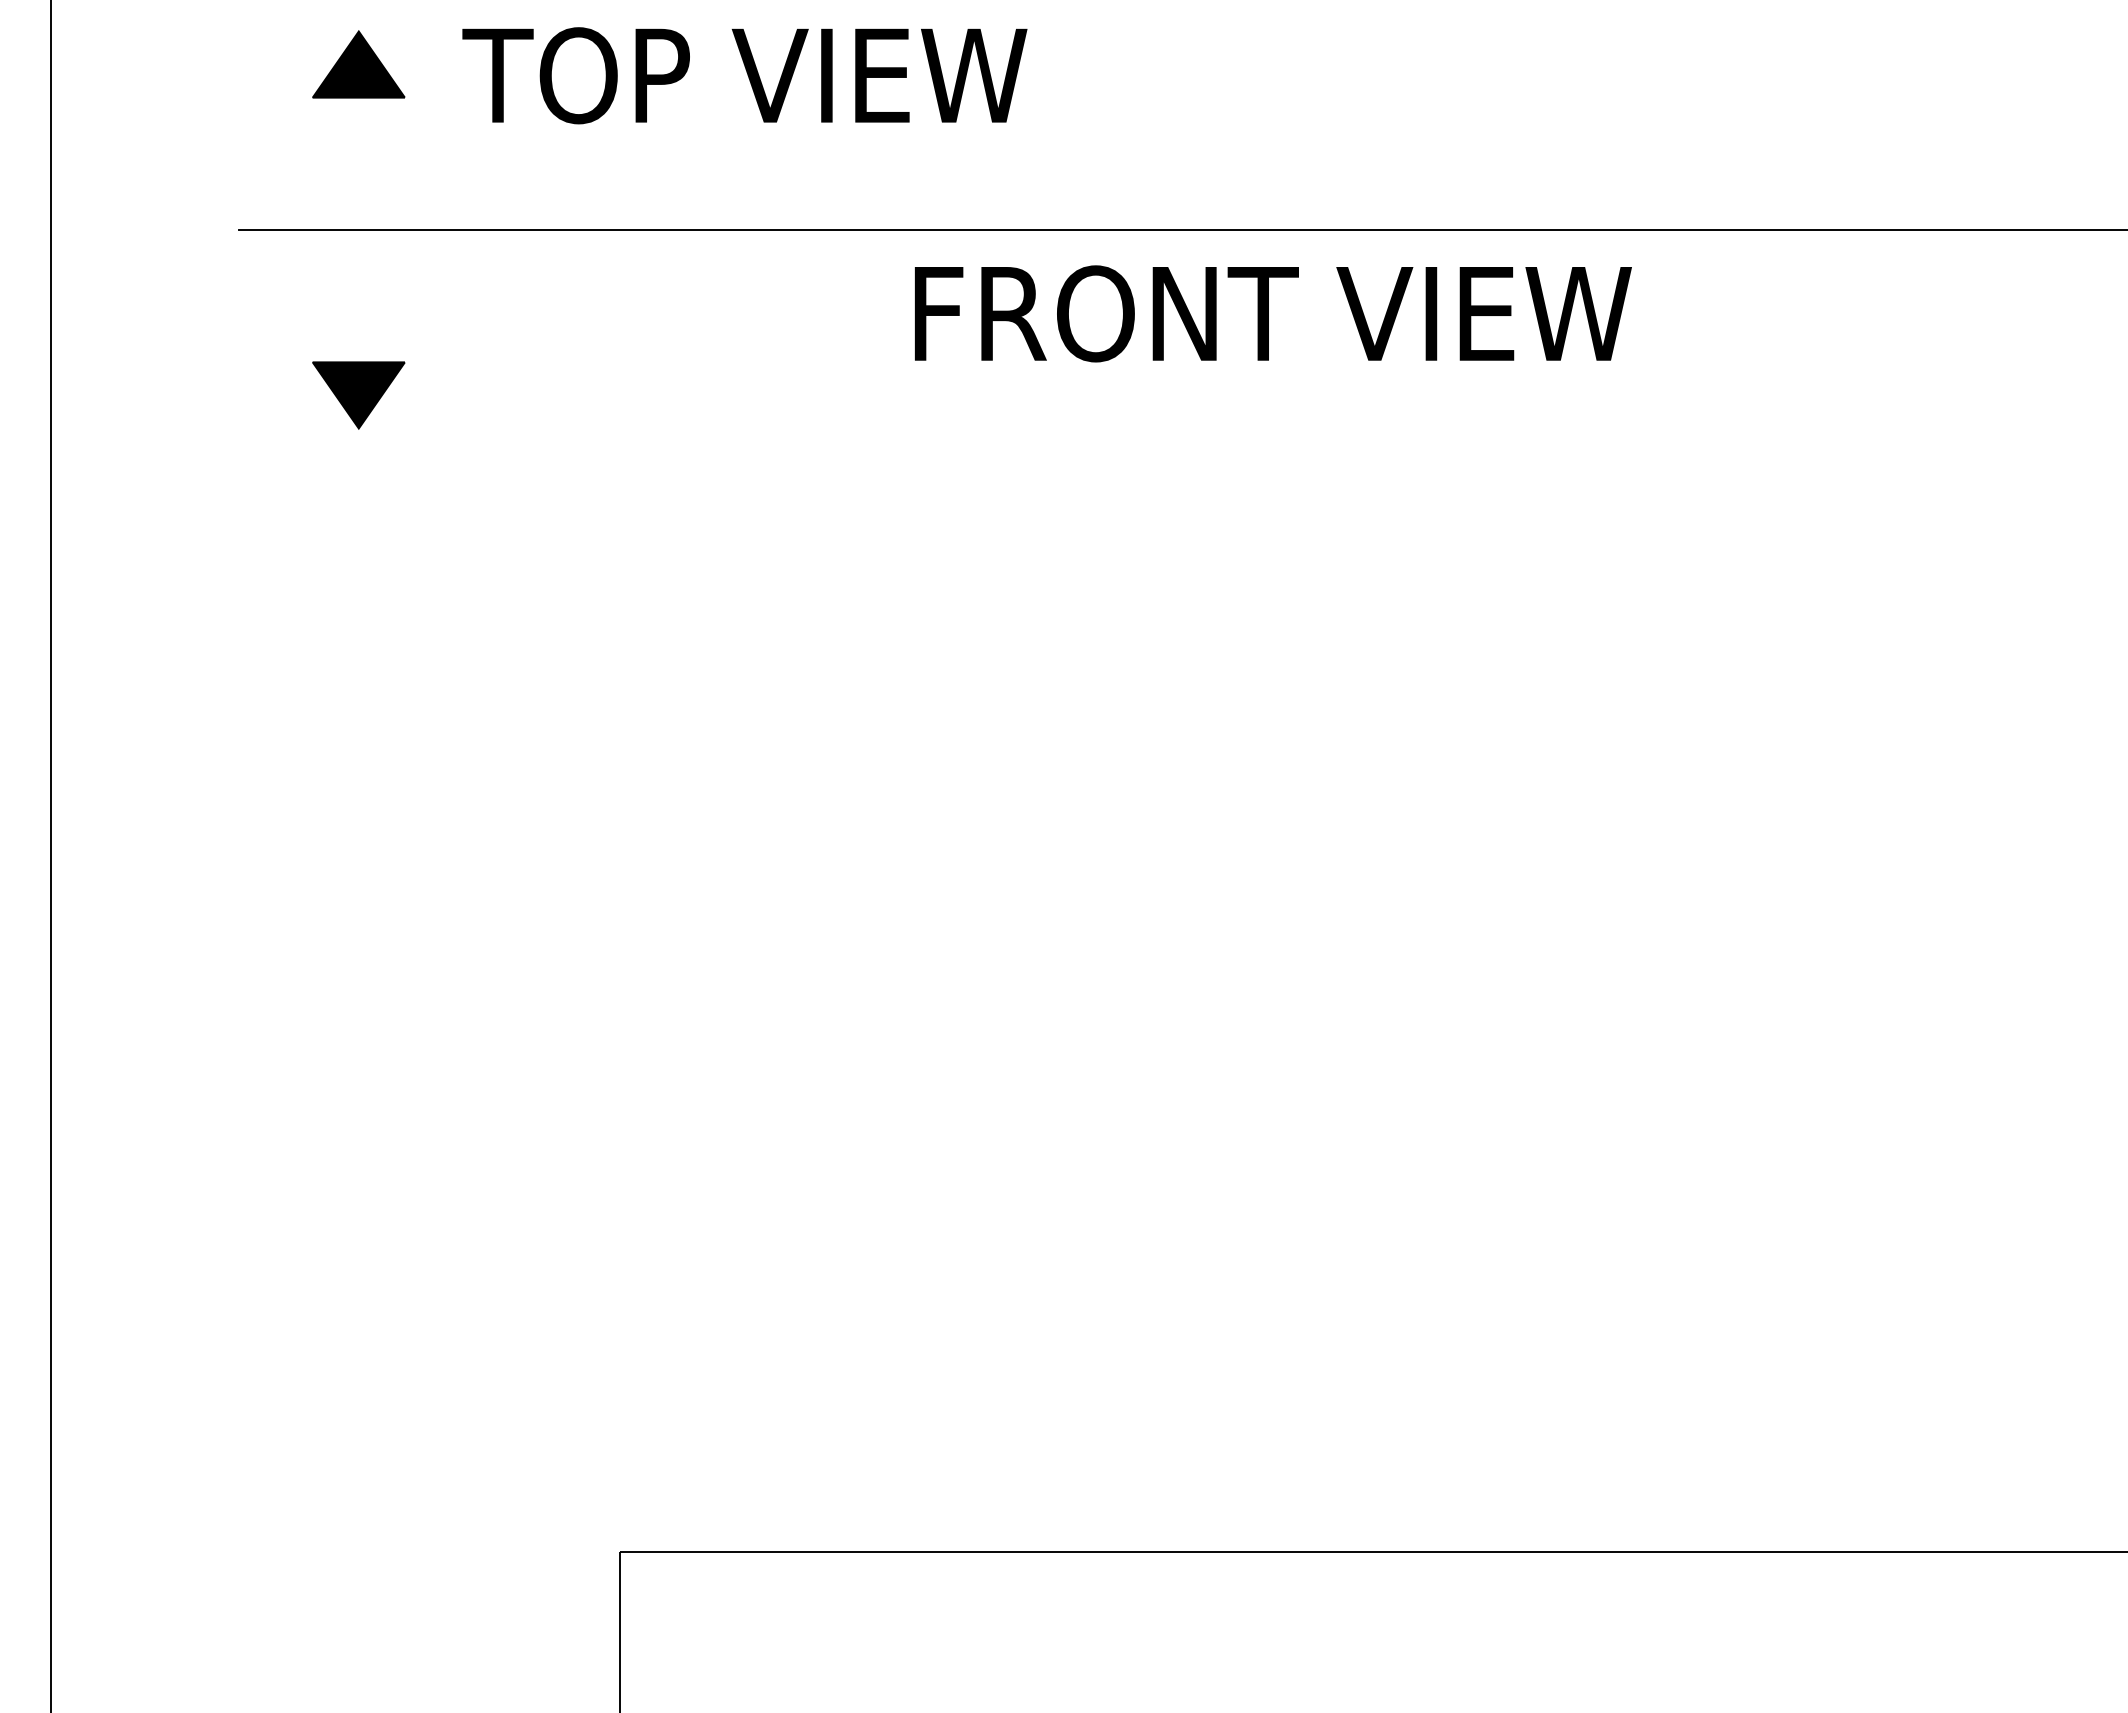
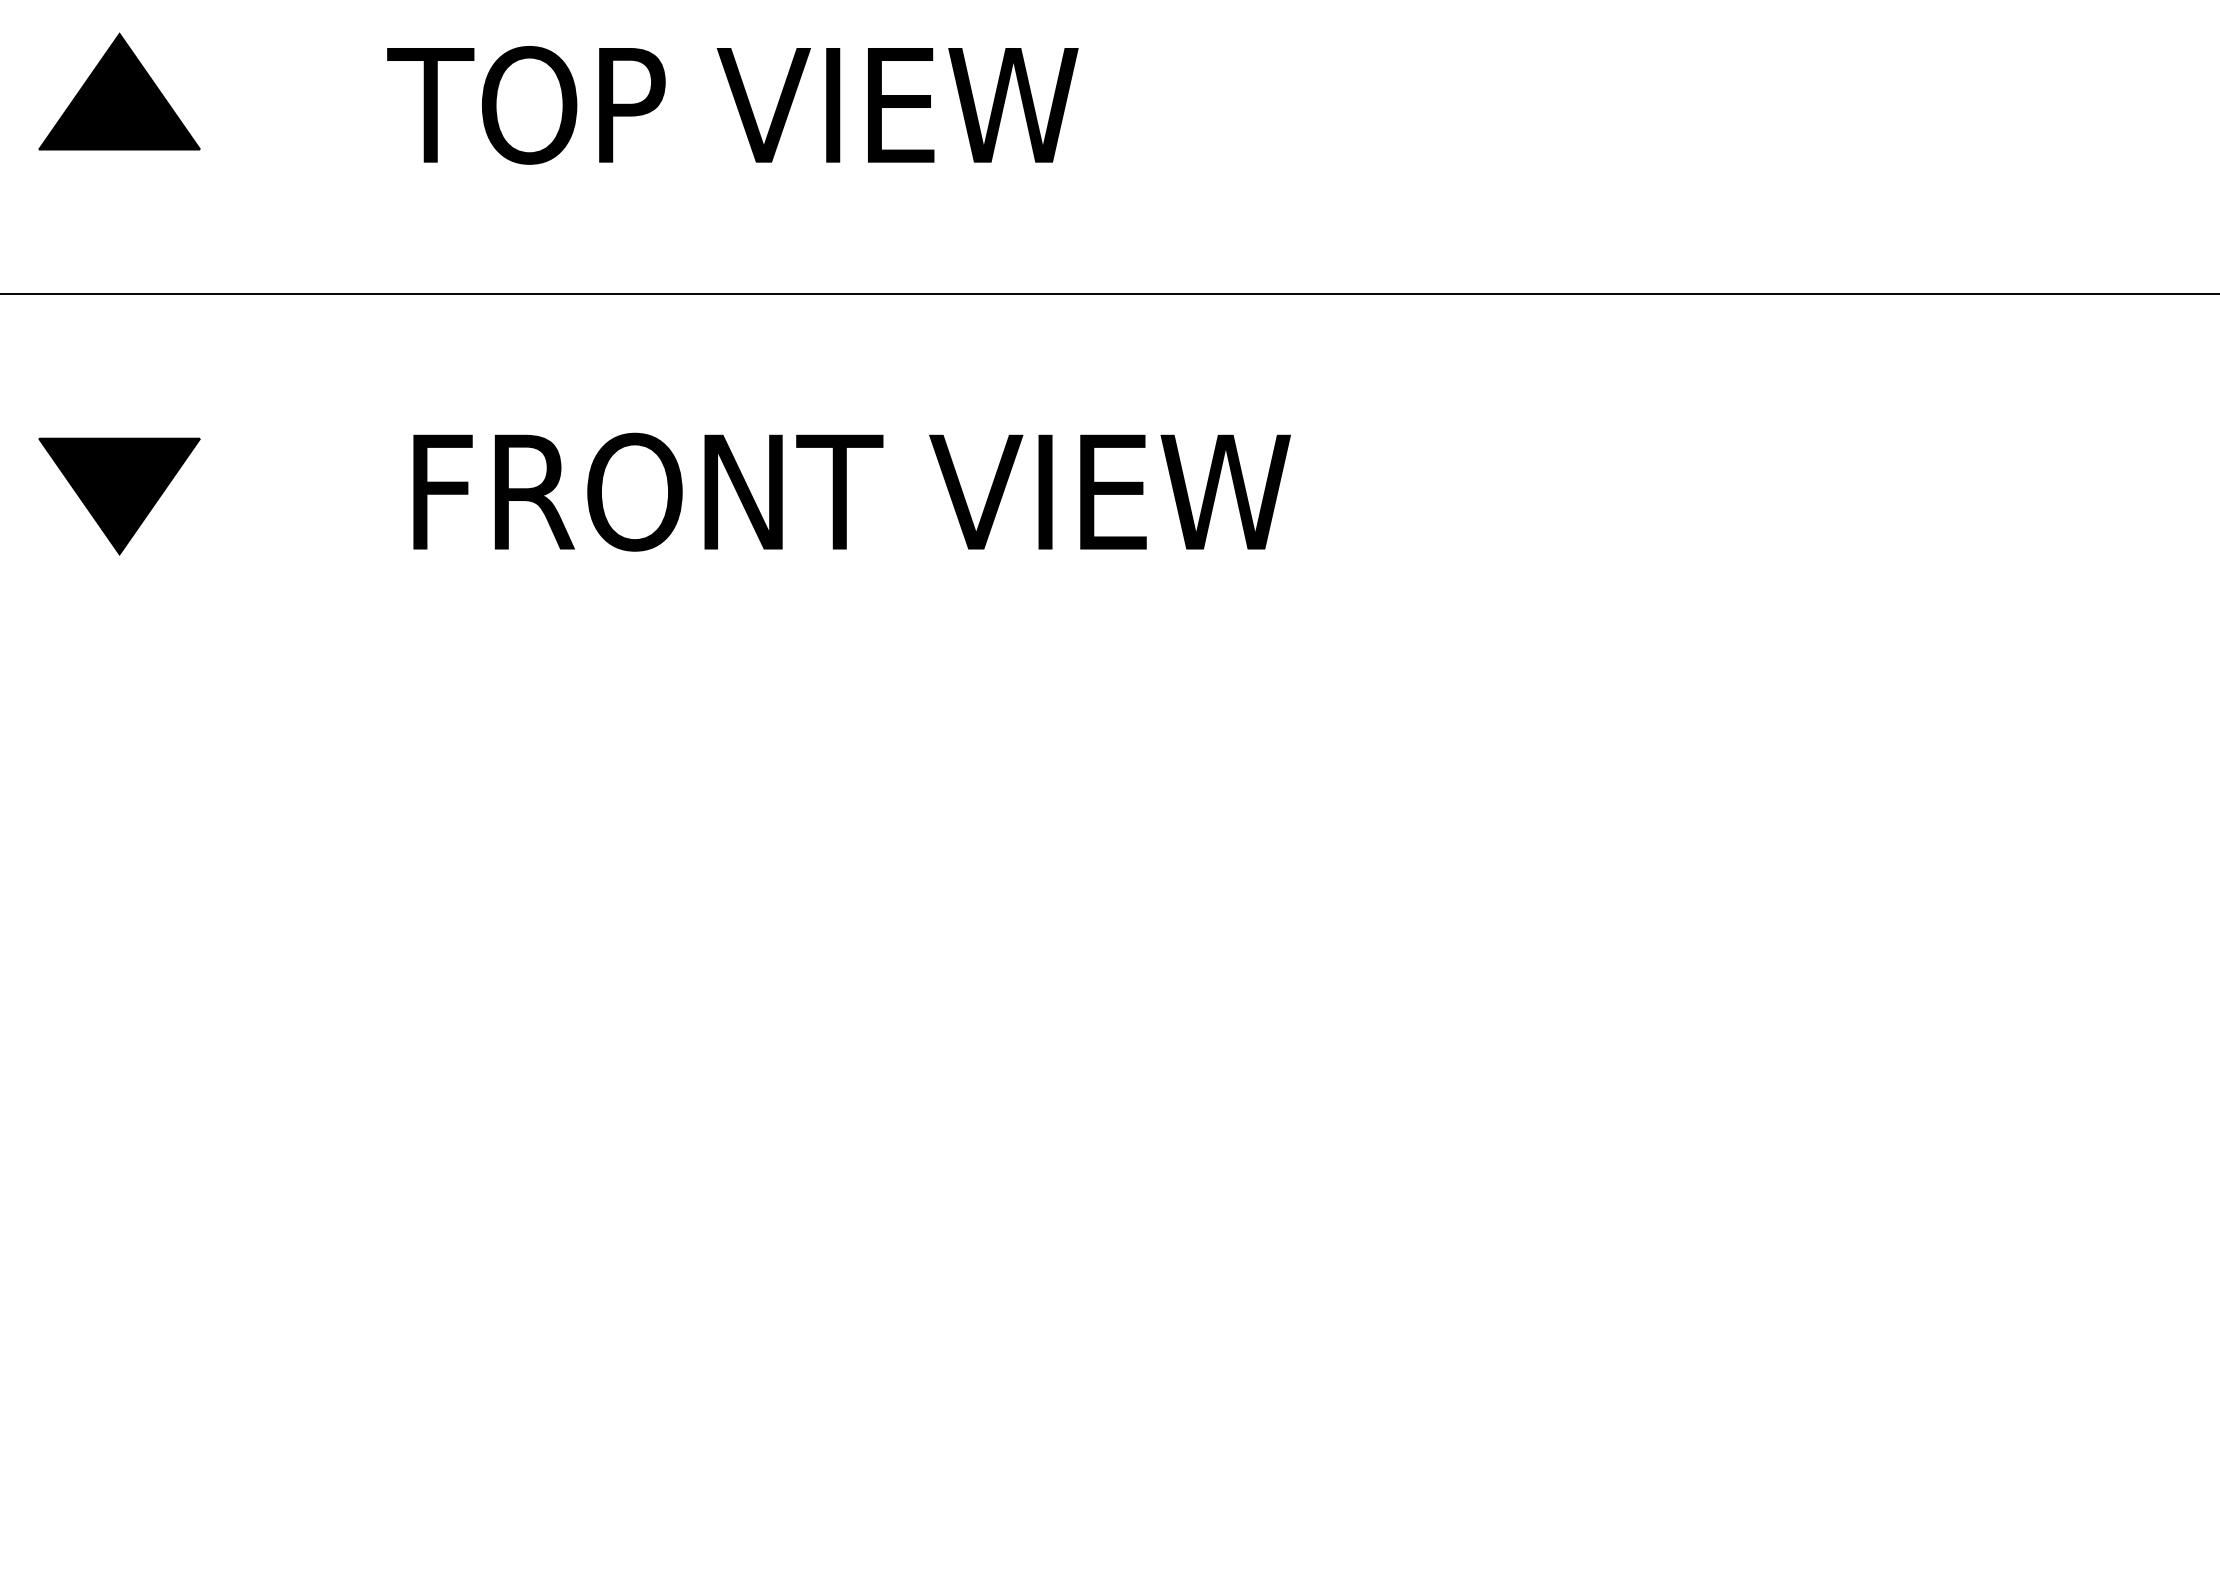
part: (358, 64) -> (119, 91), size x1.43
text: (744, 75) -> (732, 105), moved
text: (1273, 313) -> (852, 491), moved
part: (358, 395) -> (119, 496), size x1.43

